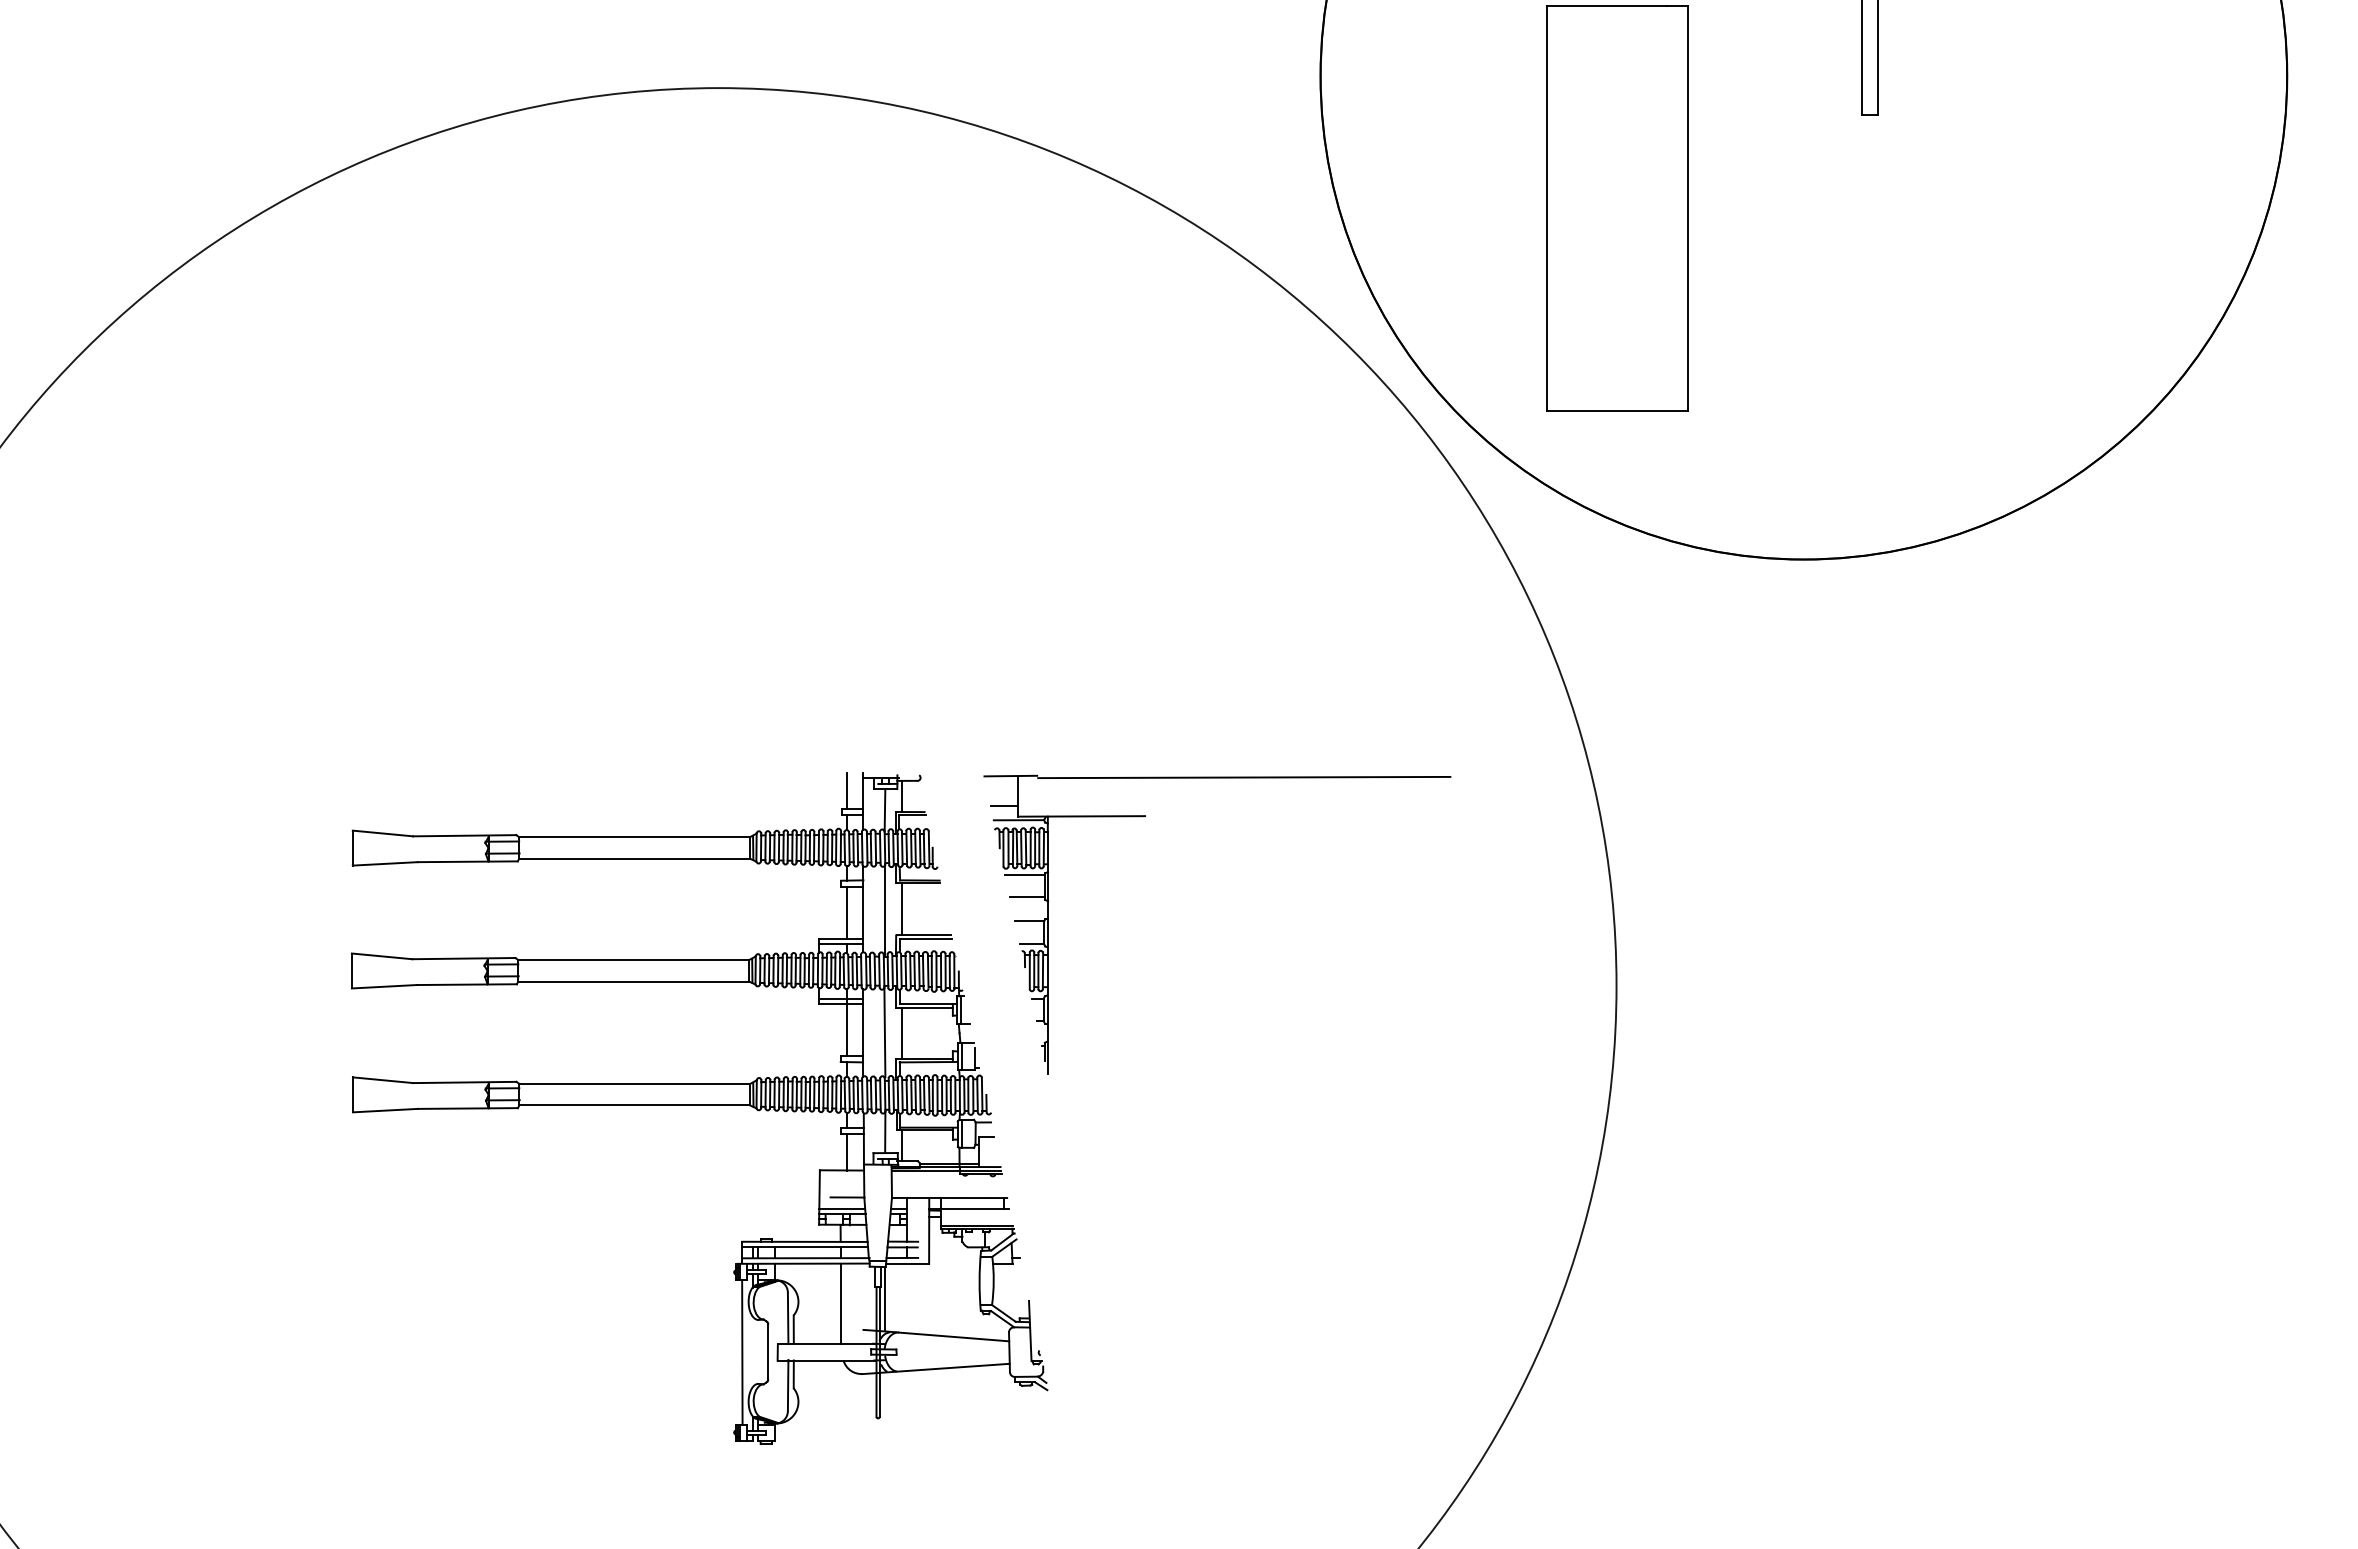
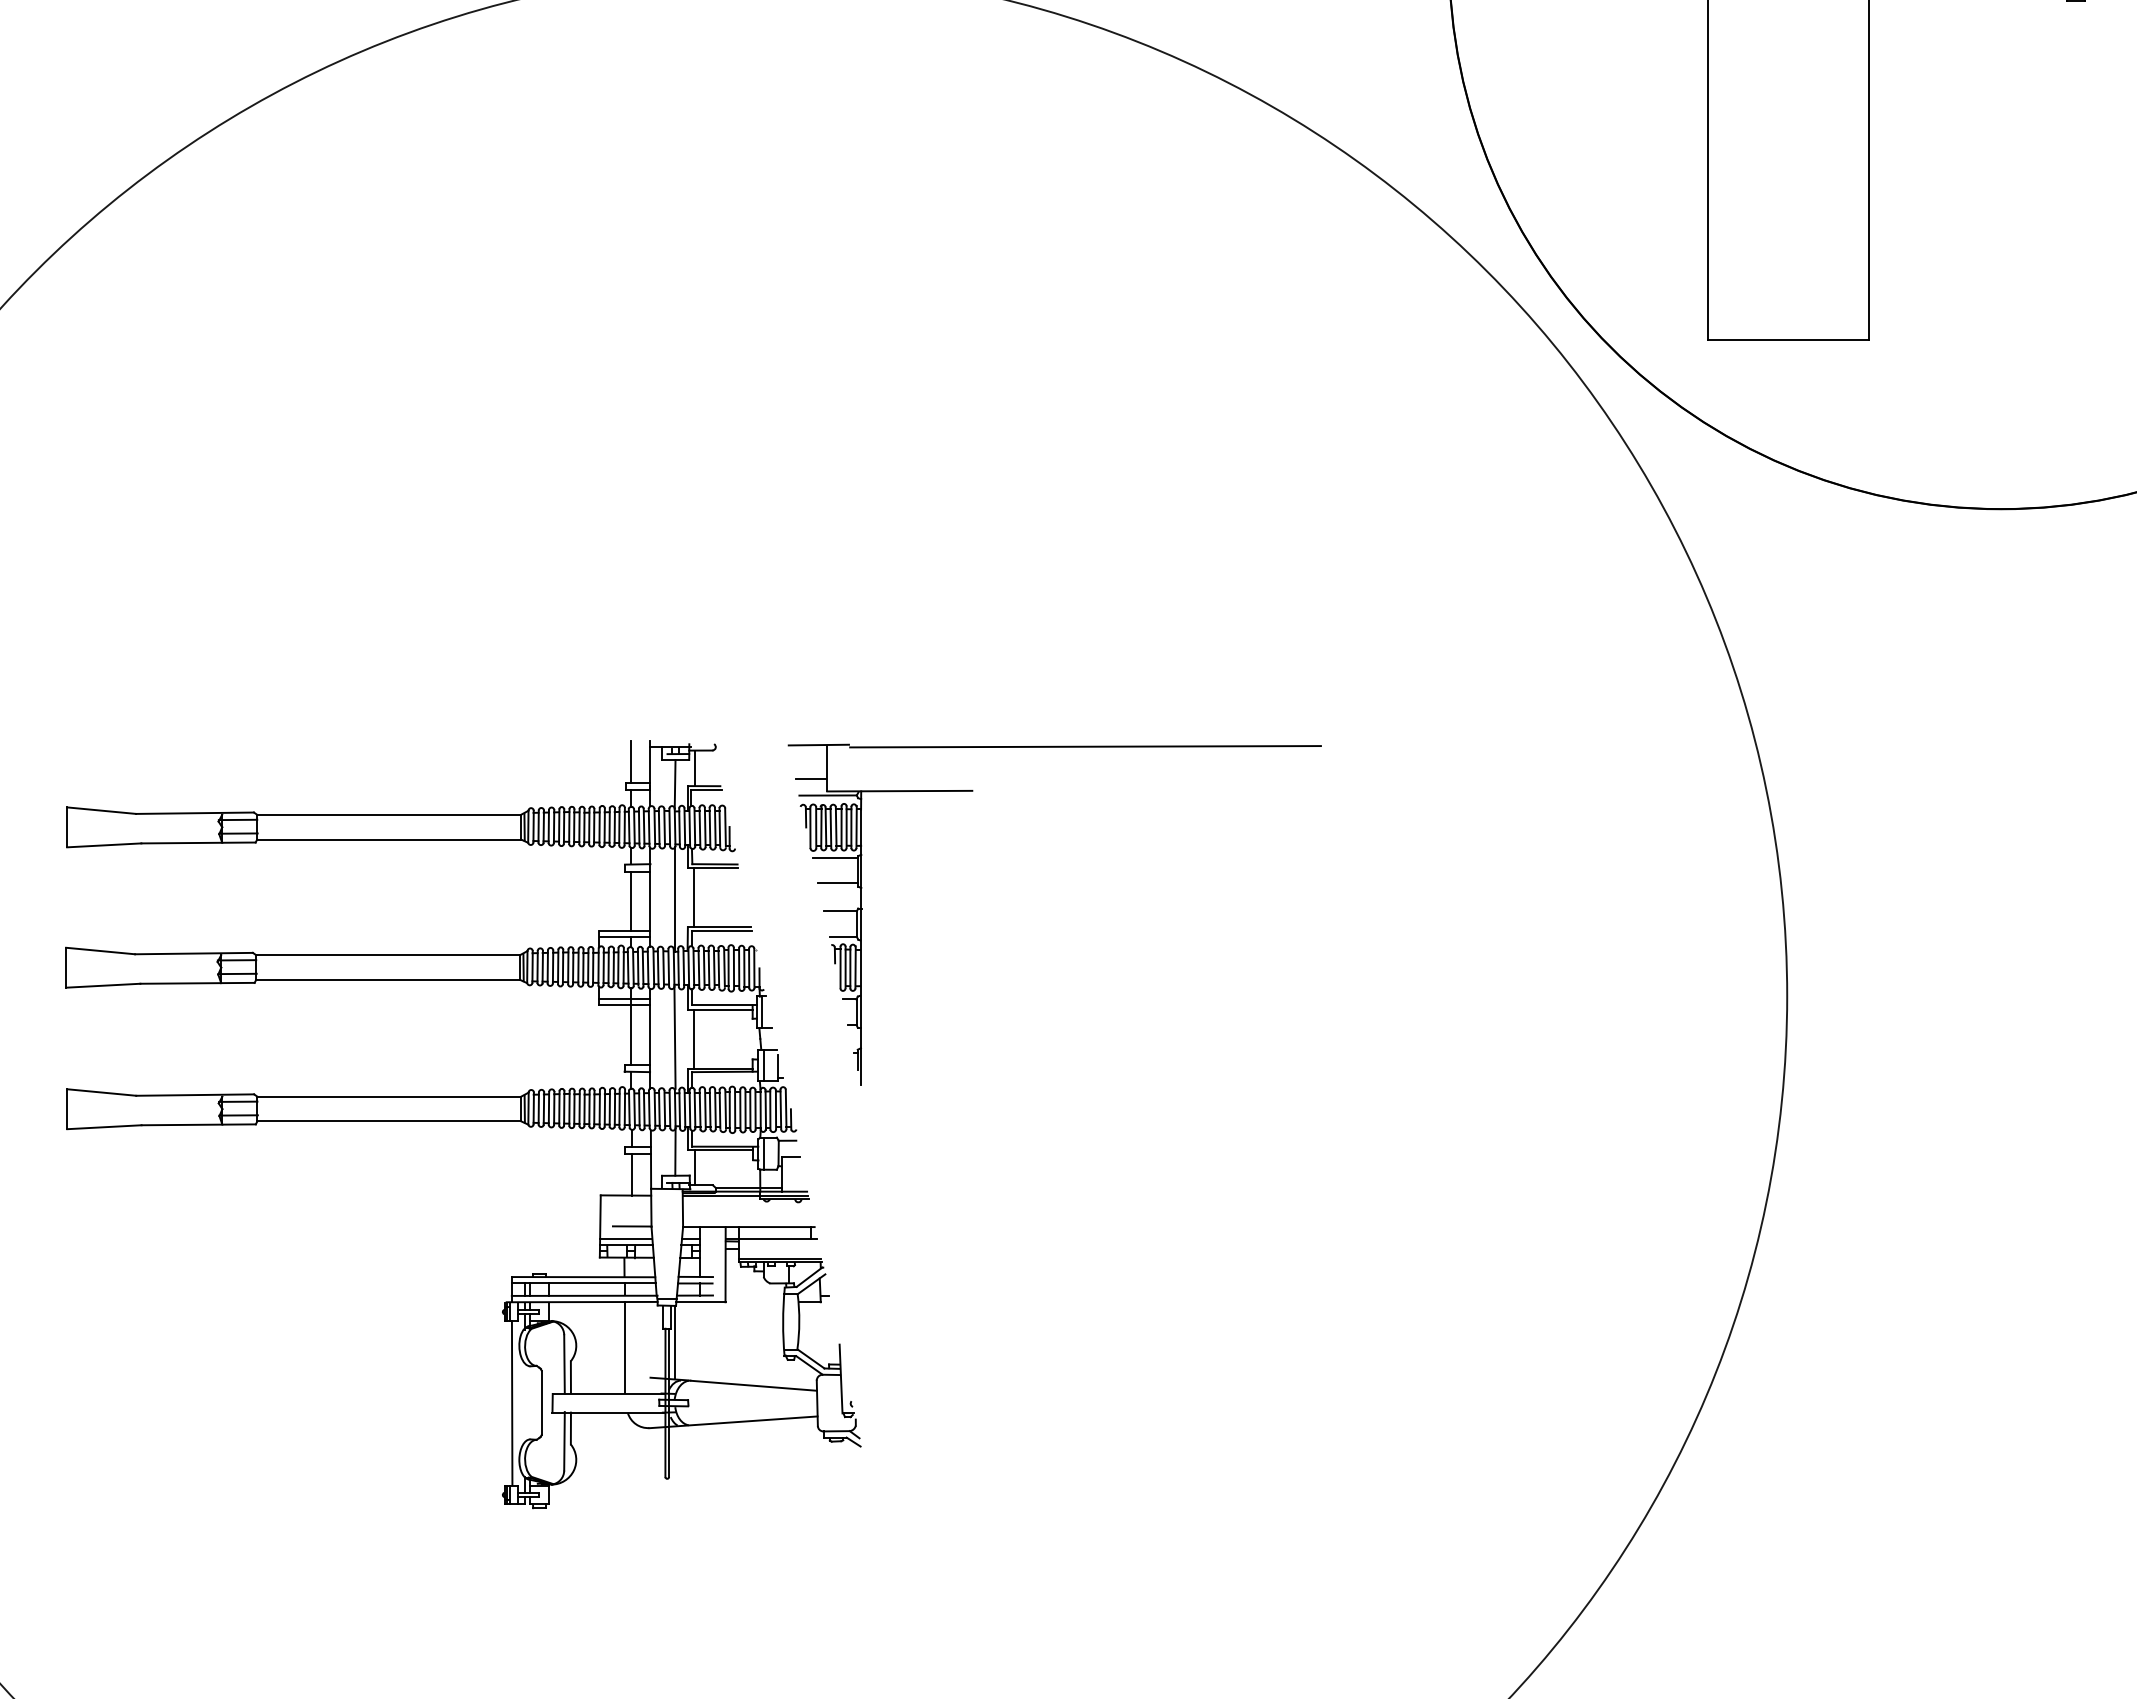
part: (901, 1108) -> (693, 1124), moved

